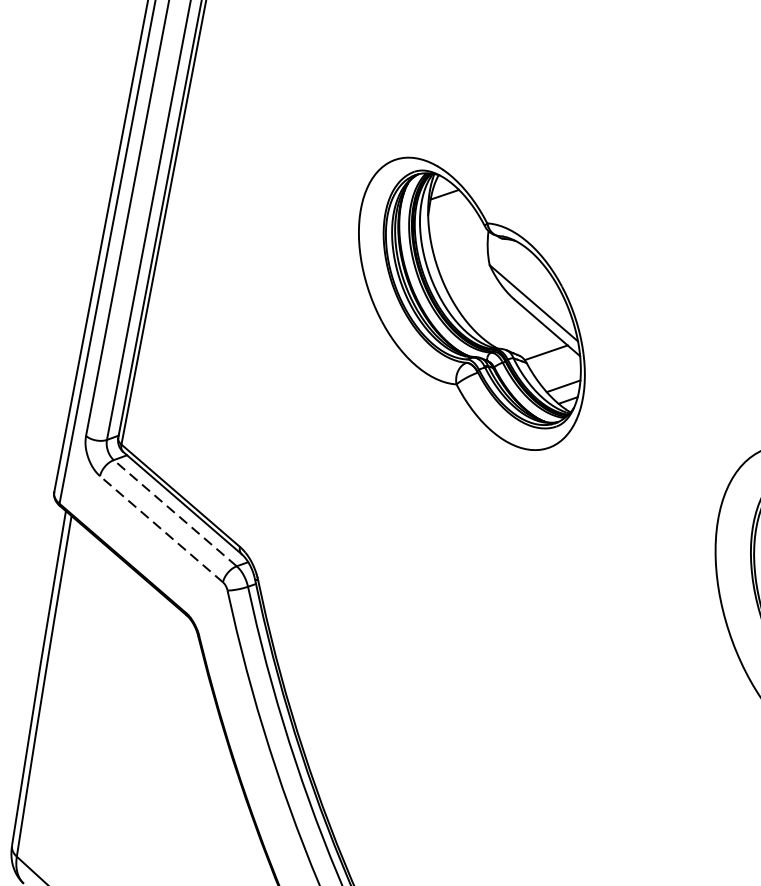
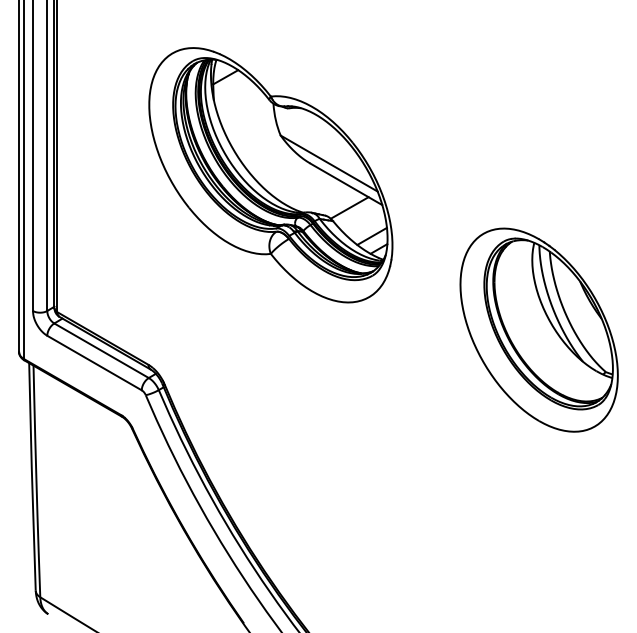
part: (471, 304) -> (270, 175), size x1.43
line: (175, 512) -> (101, 350), dashed -> solid
line: (161, 529) -> (94, 363), dashed -> solid

